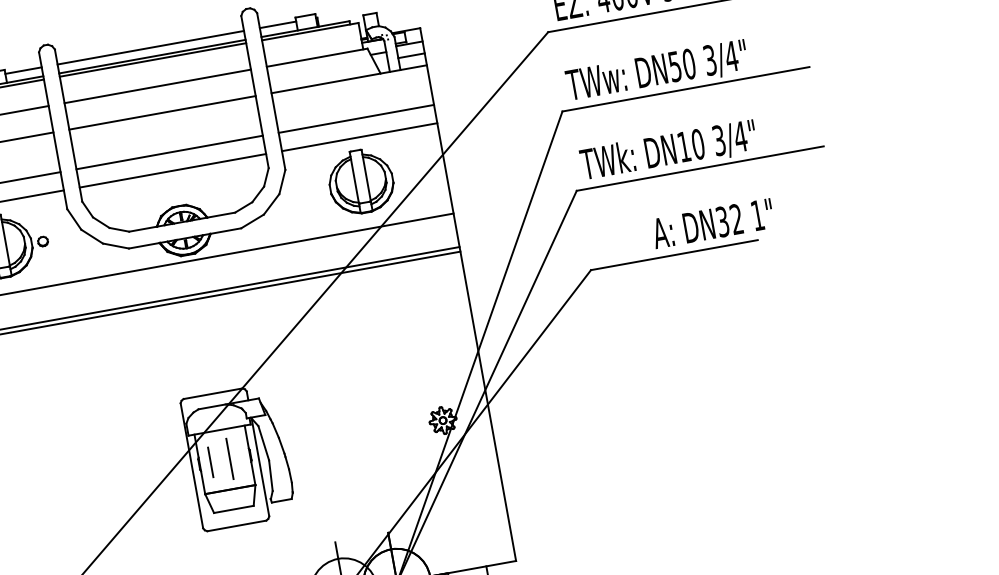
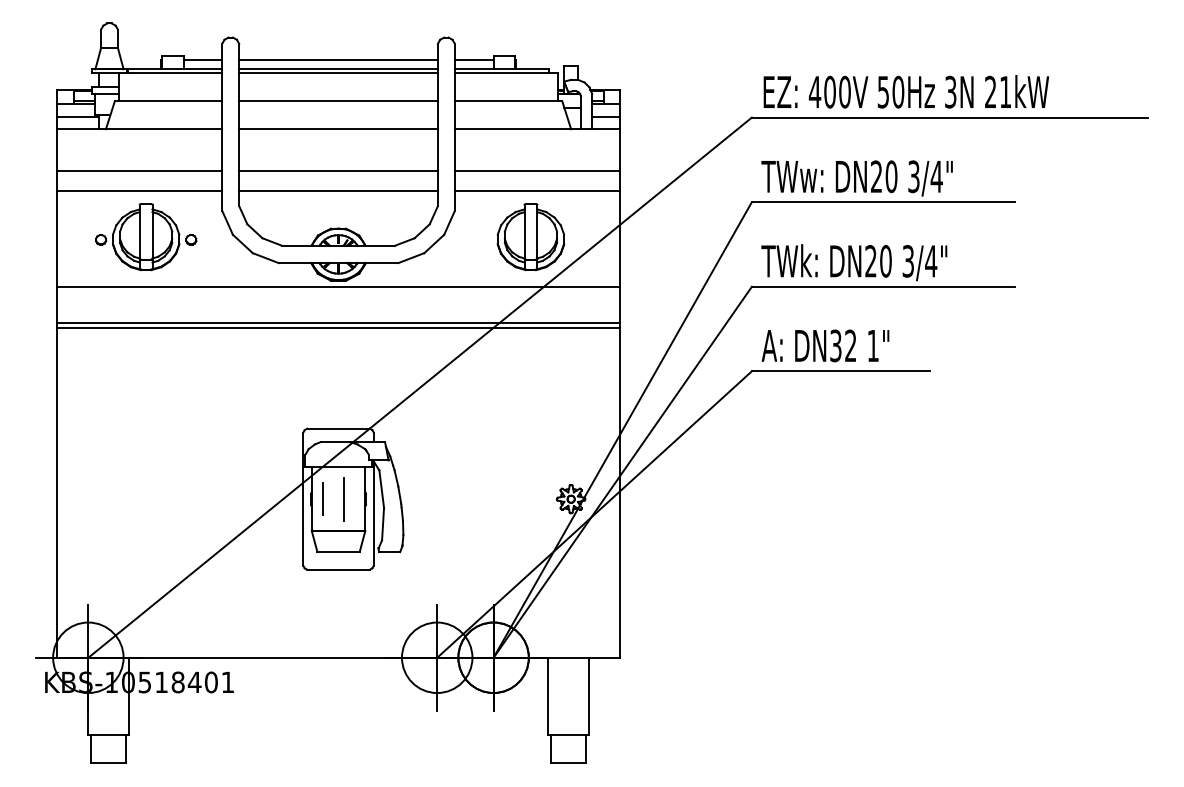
text: (675, 66) -> (876, 176), DN50 -> DN20
text: (683, 147) -> (870, 261), DN10 -> DN20
text: (712, 223) -> (825, 345), moved

